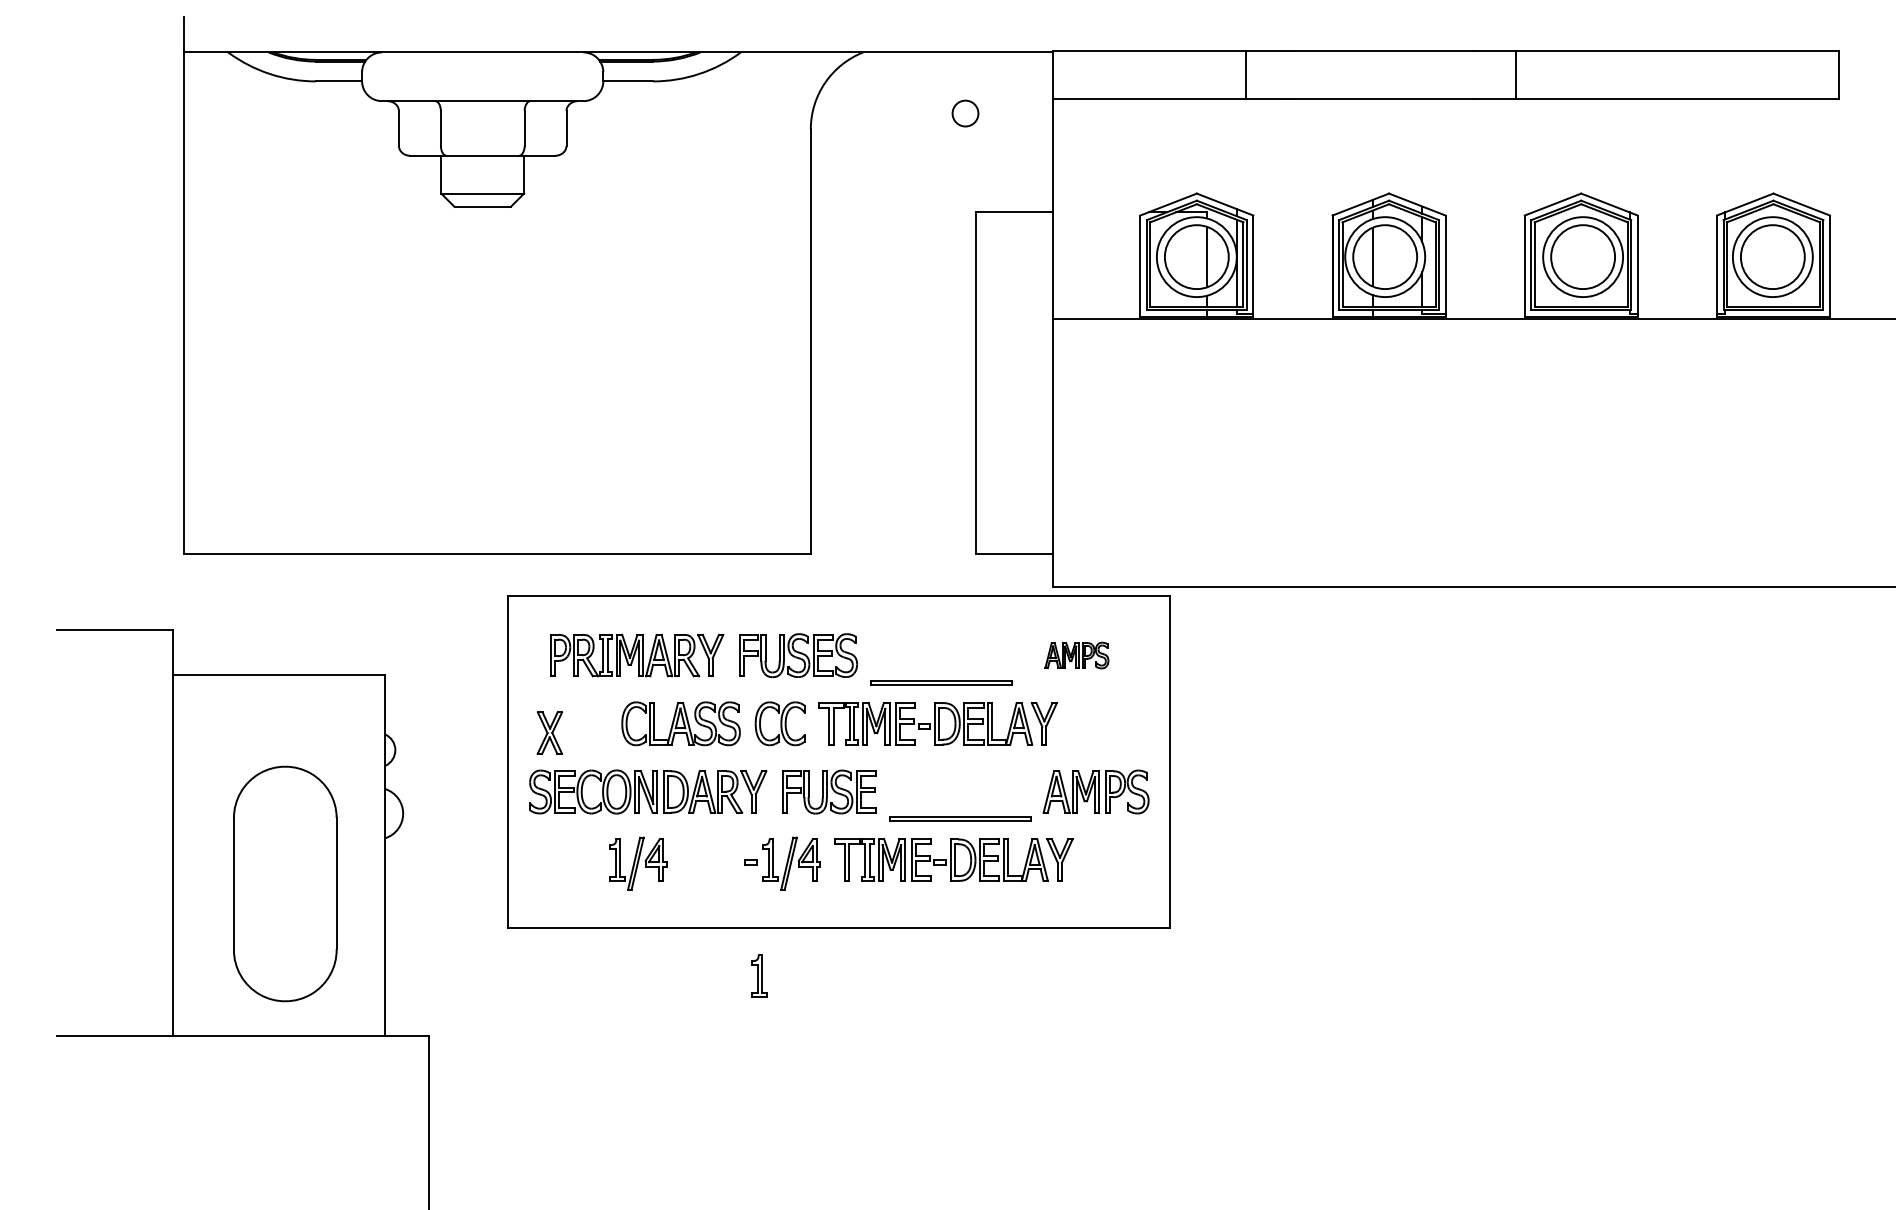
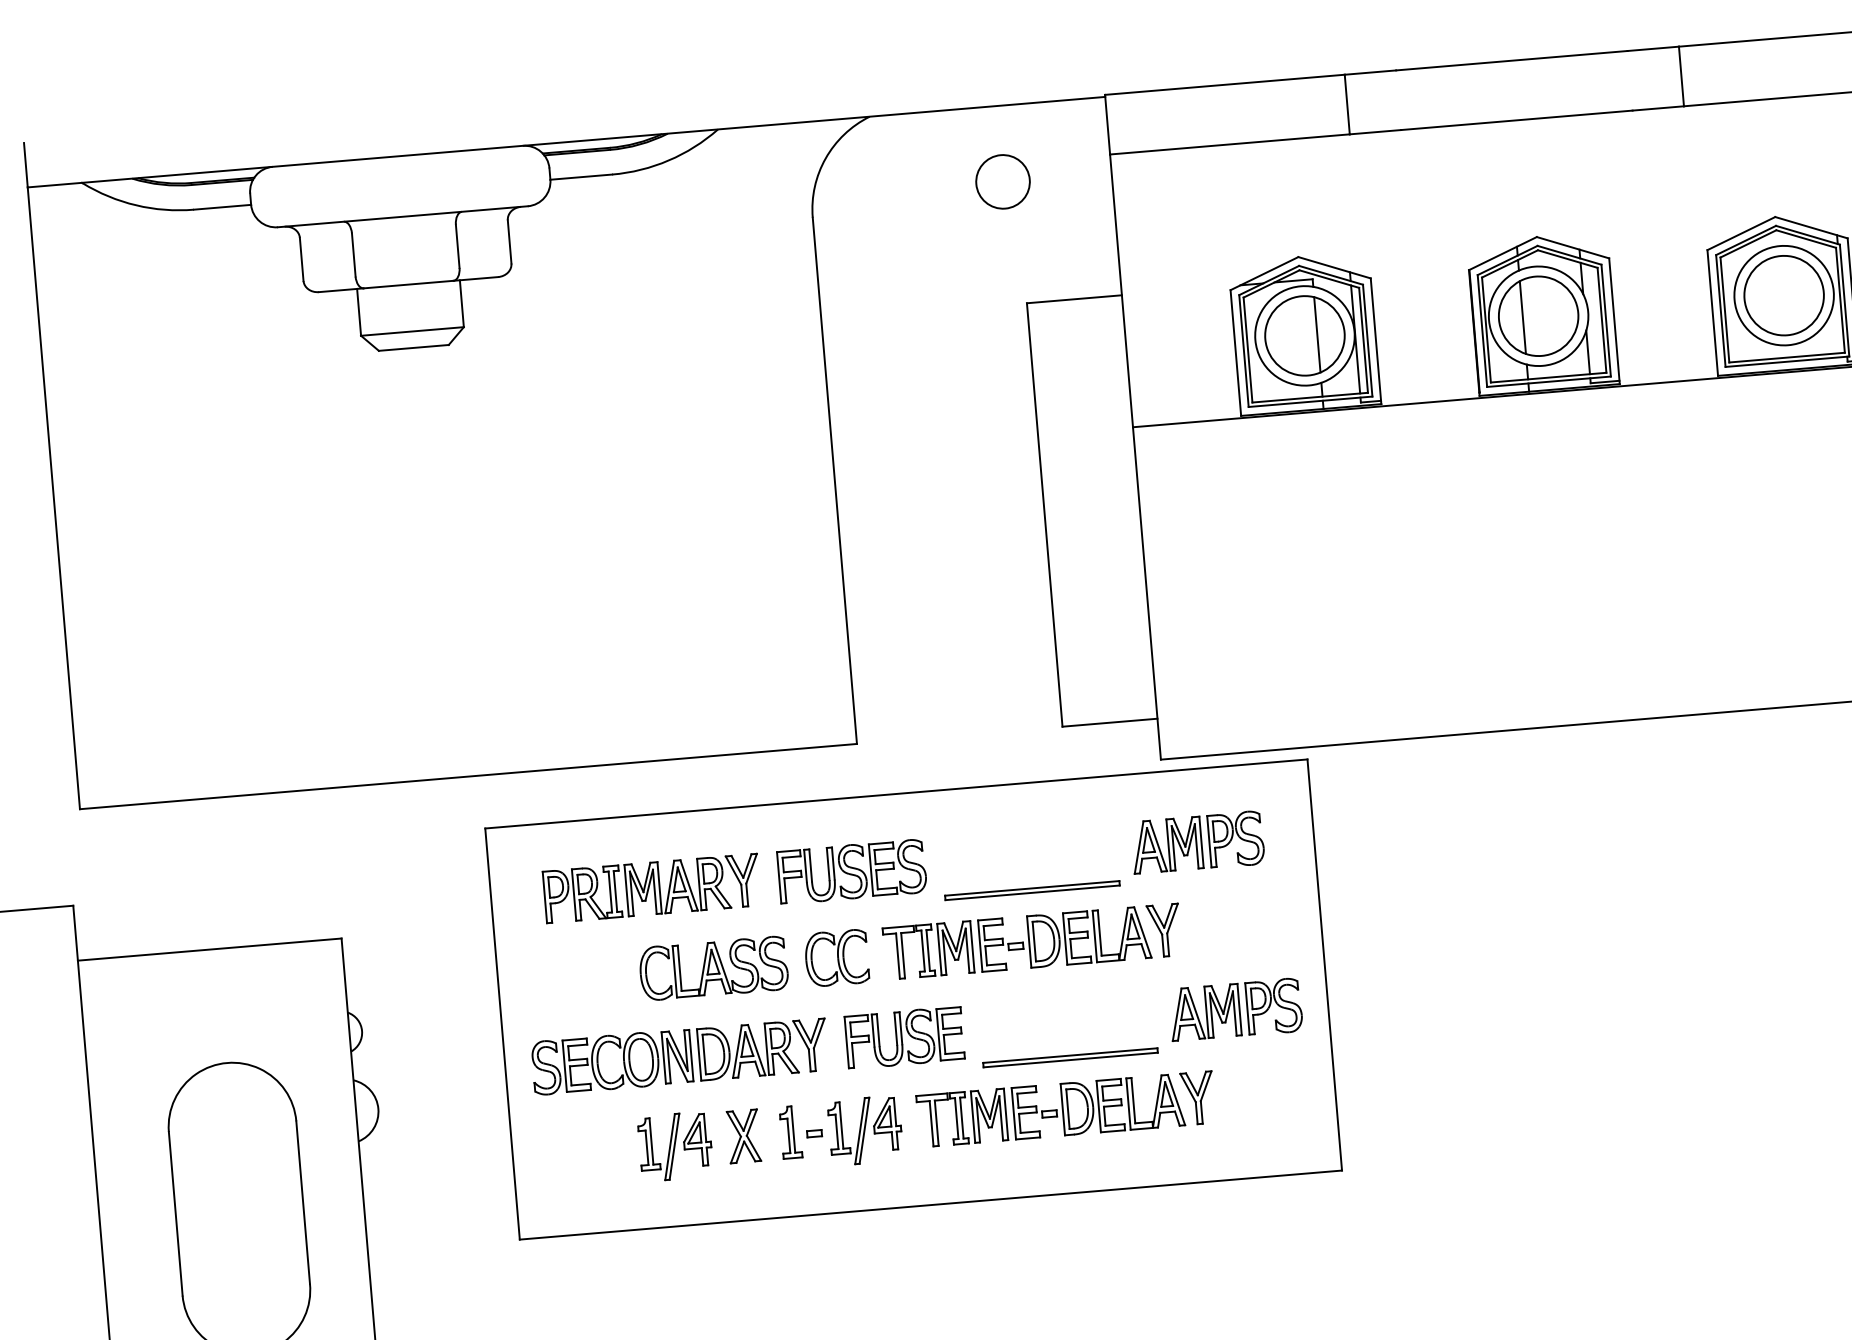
circle: (965, 113) -> (1003, 181), size x1.67
part: (1076, 655) -> (1197, 842), size x1.67
part: (549, 732) -> (743, 1135), moved
part: (759, 975) -> (790, 1131), moved

